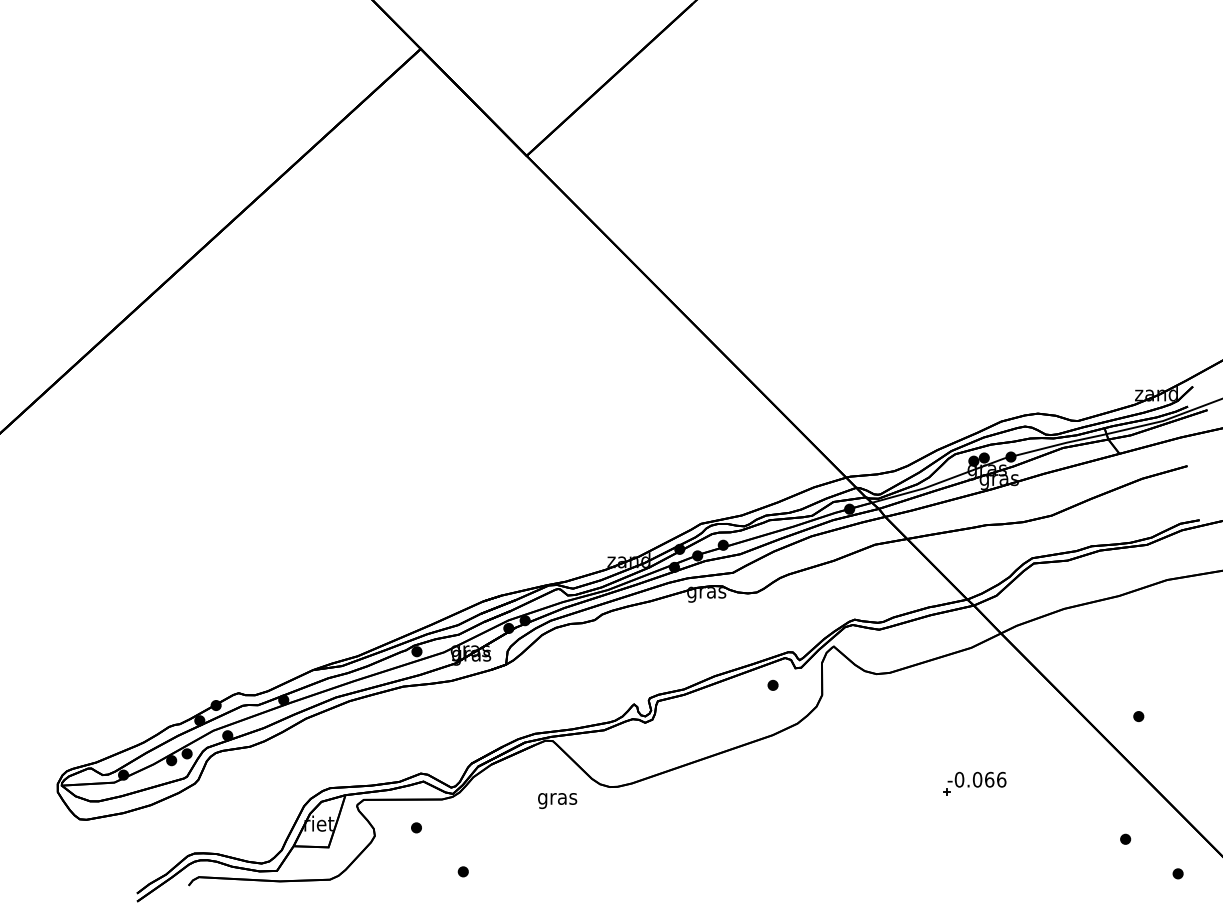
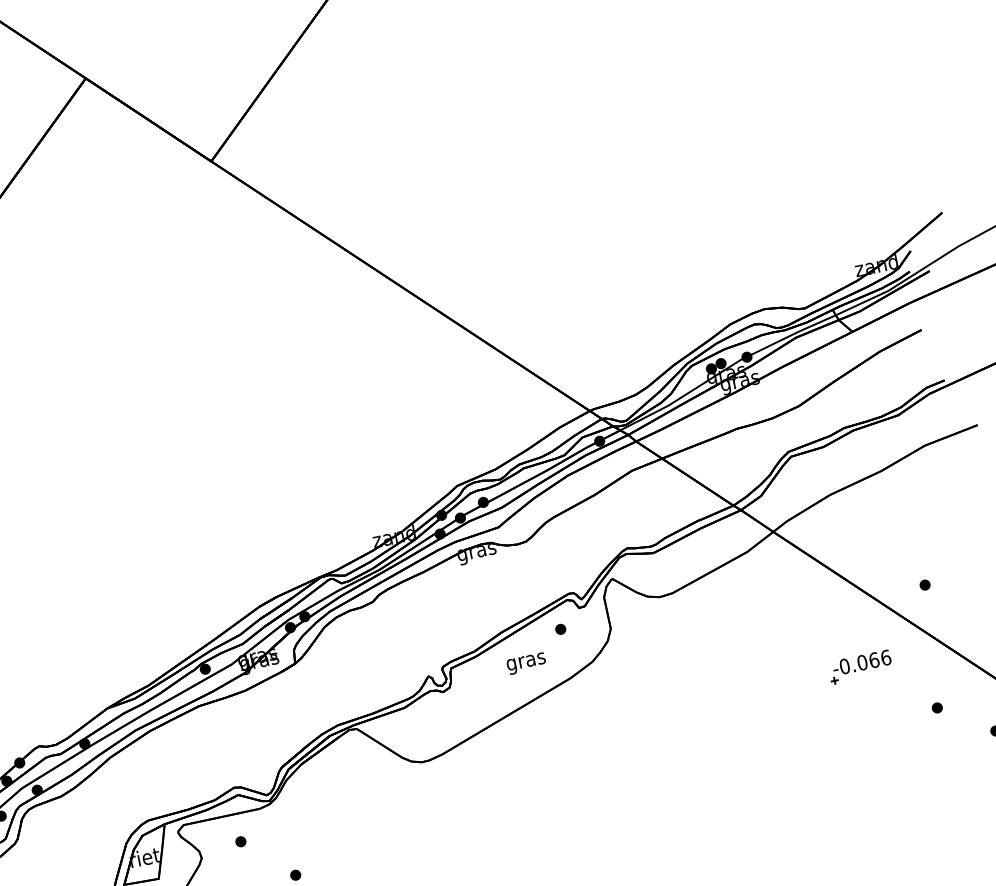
part: (974, 783) -> (860, 667), moved
text: (557, 800) -> (526, 663), moved

